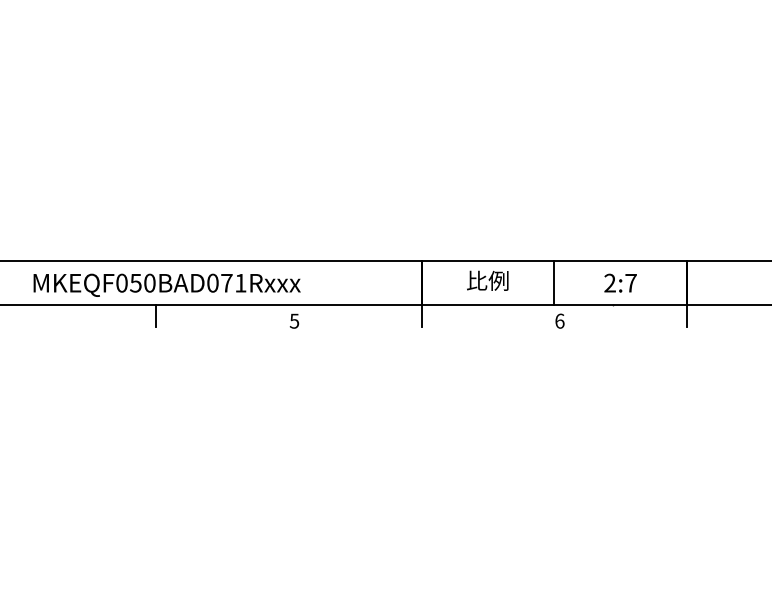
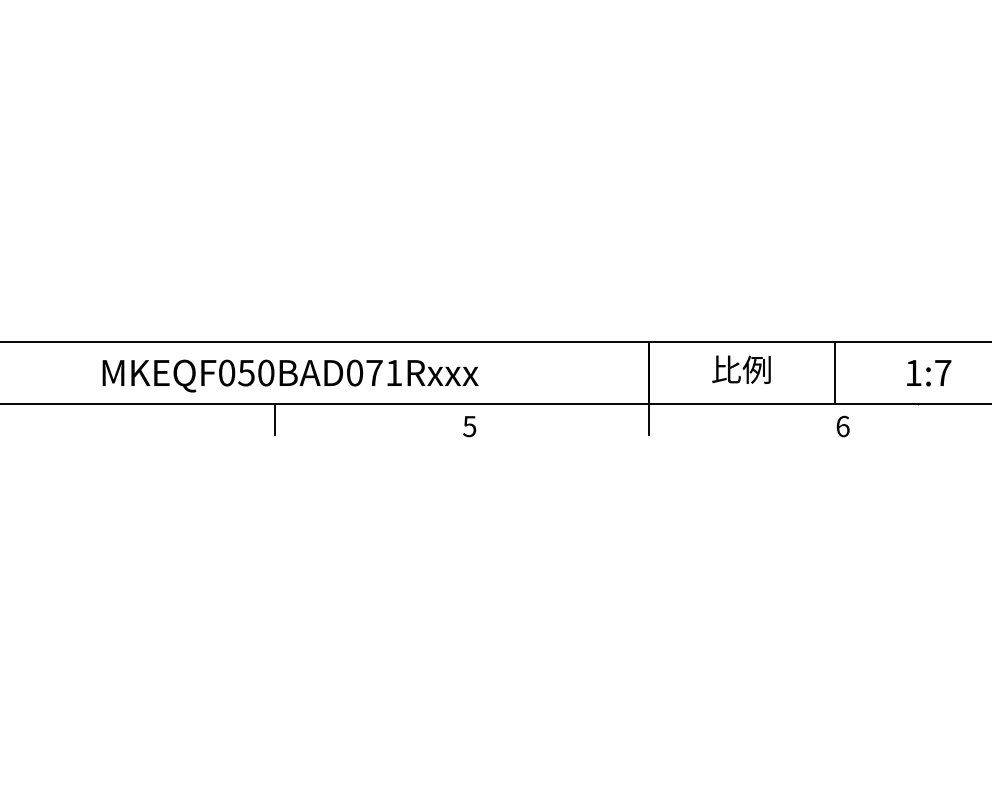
text: (609, 282) -> (912, 372), 2:7 -> 1:7

